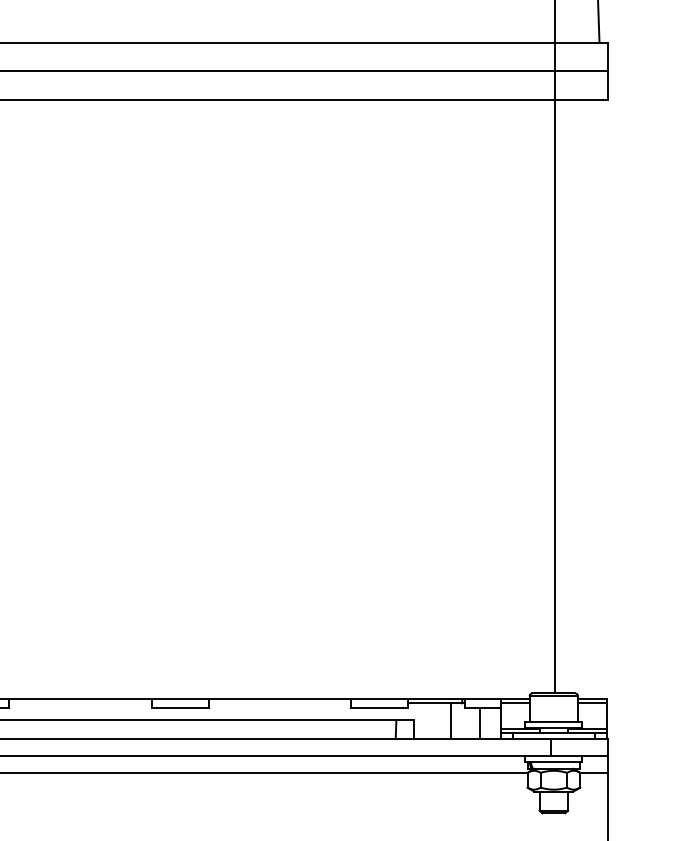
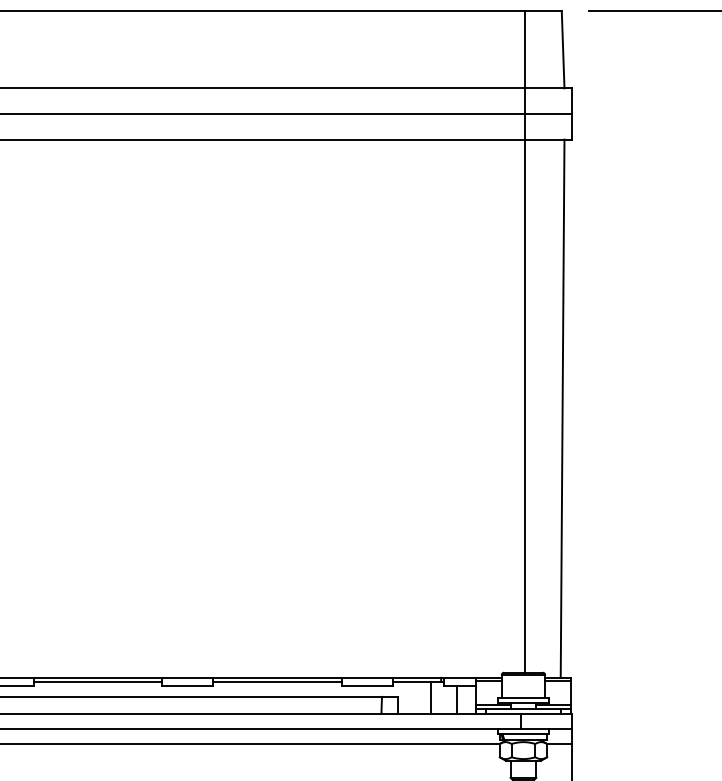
line: (597, 399) -> (562, 408), added
line: (79, 703) -> (97, 681), added
line: (280, 703) -> (277, 681), added

